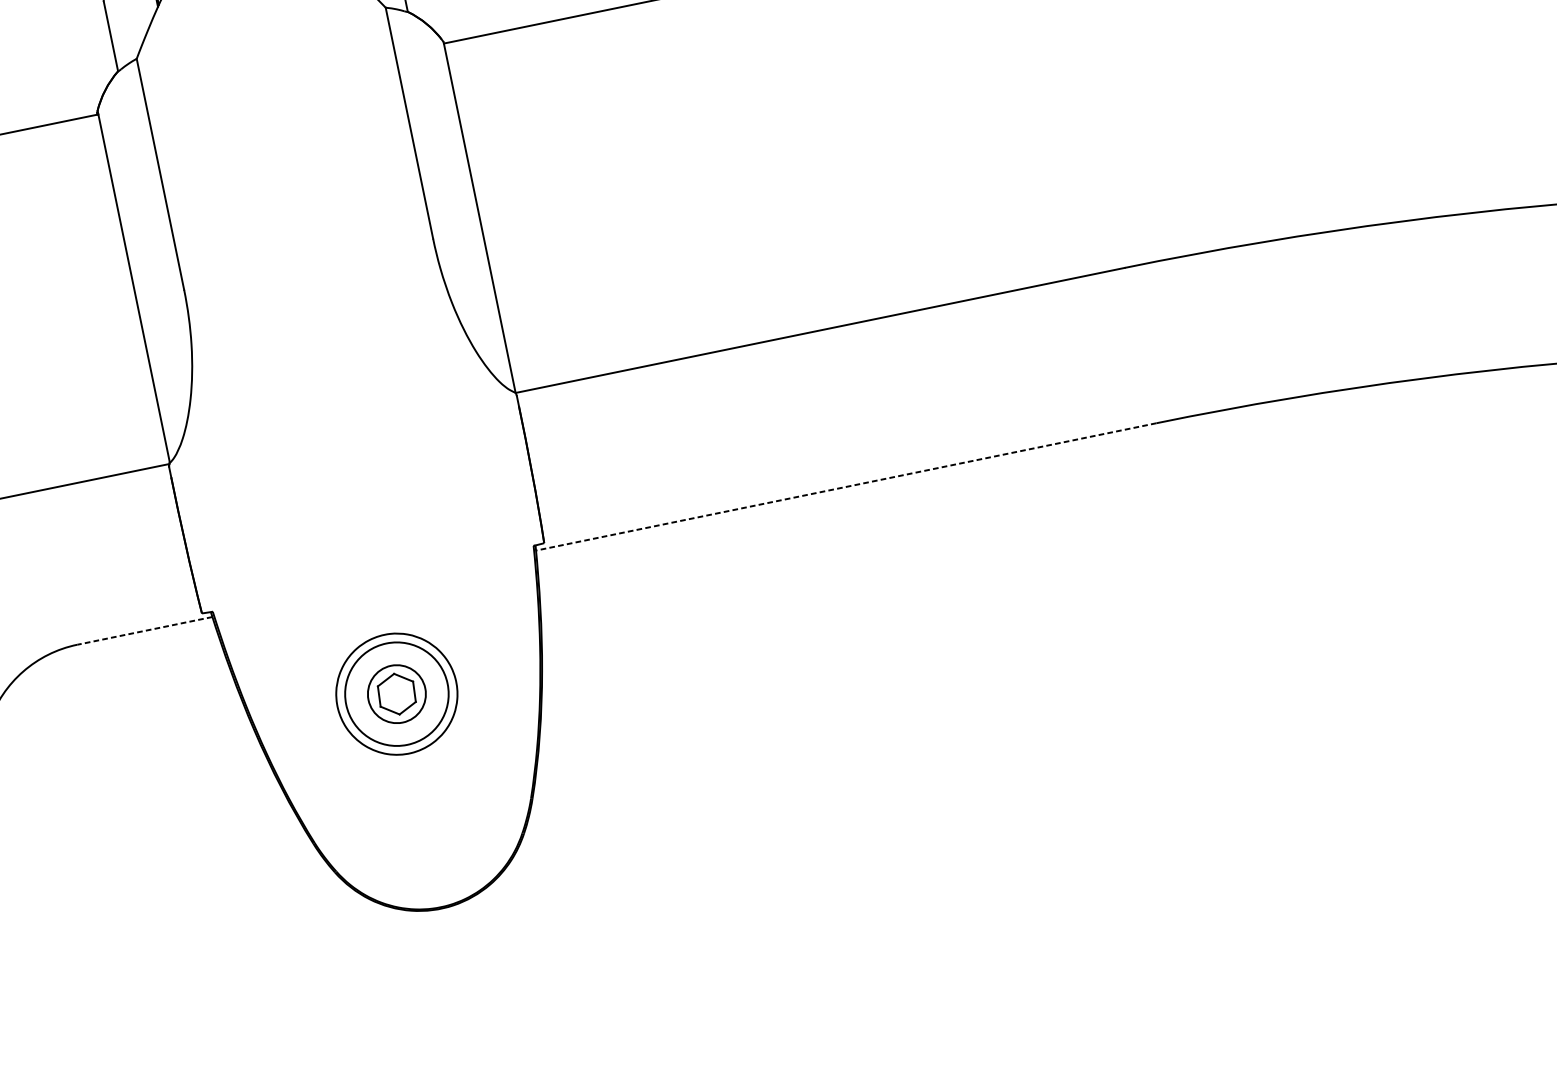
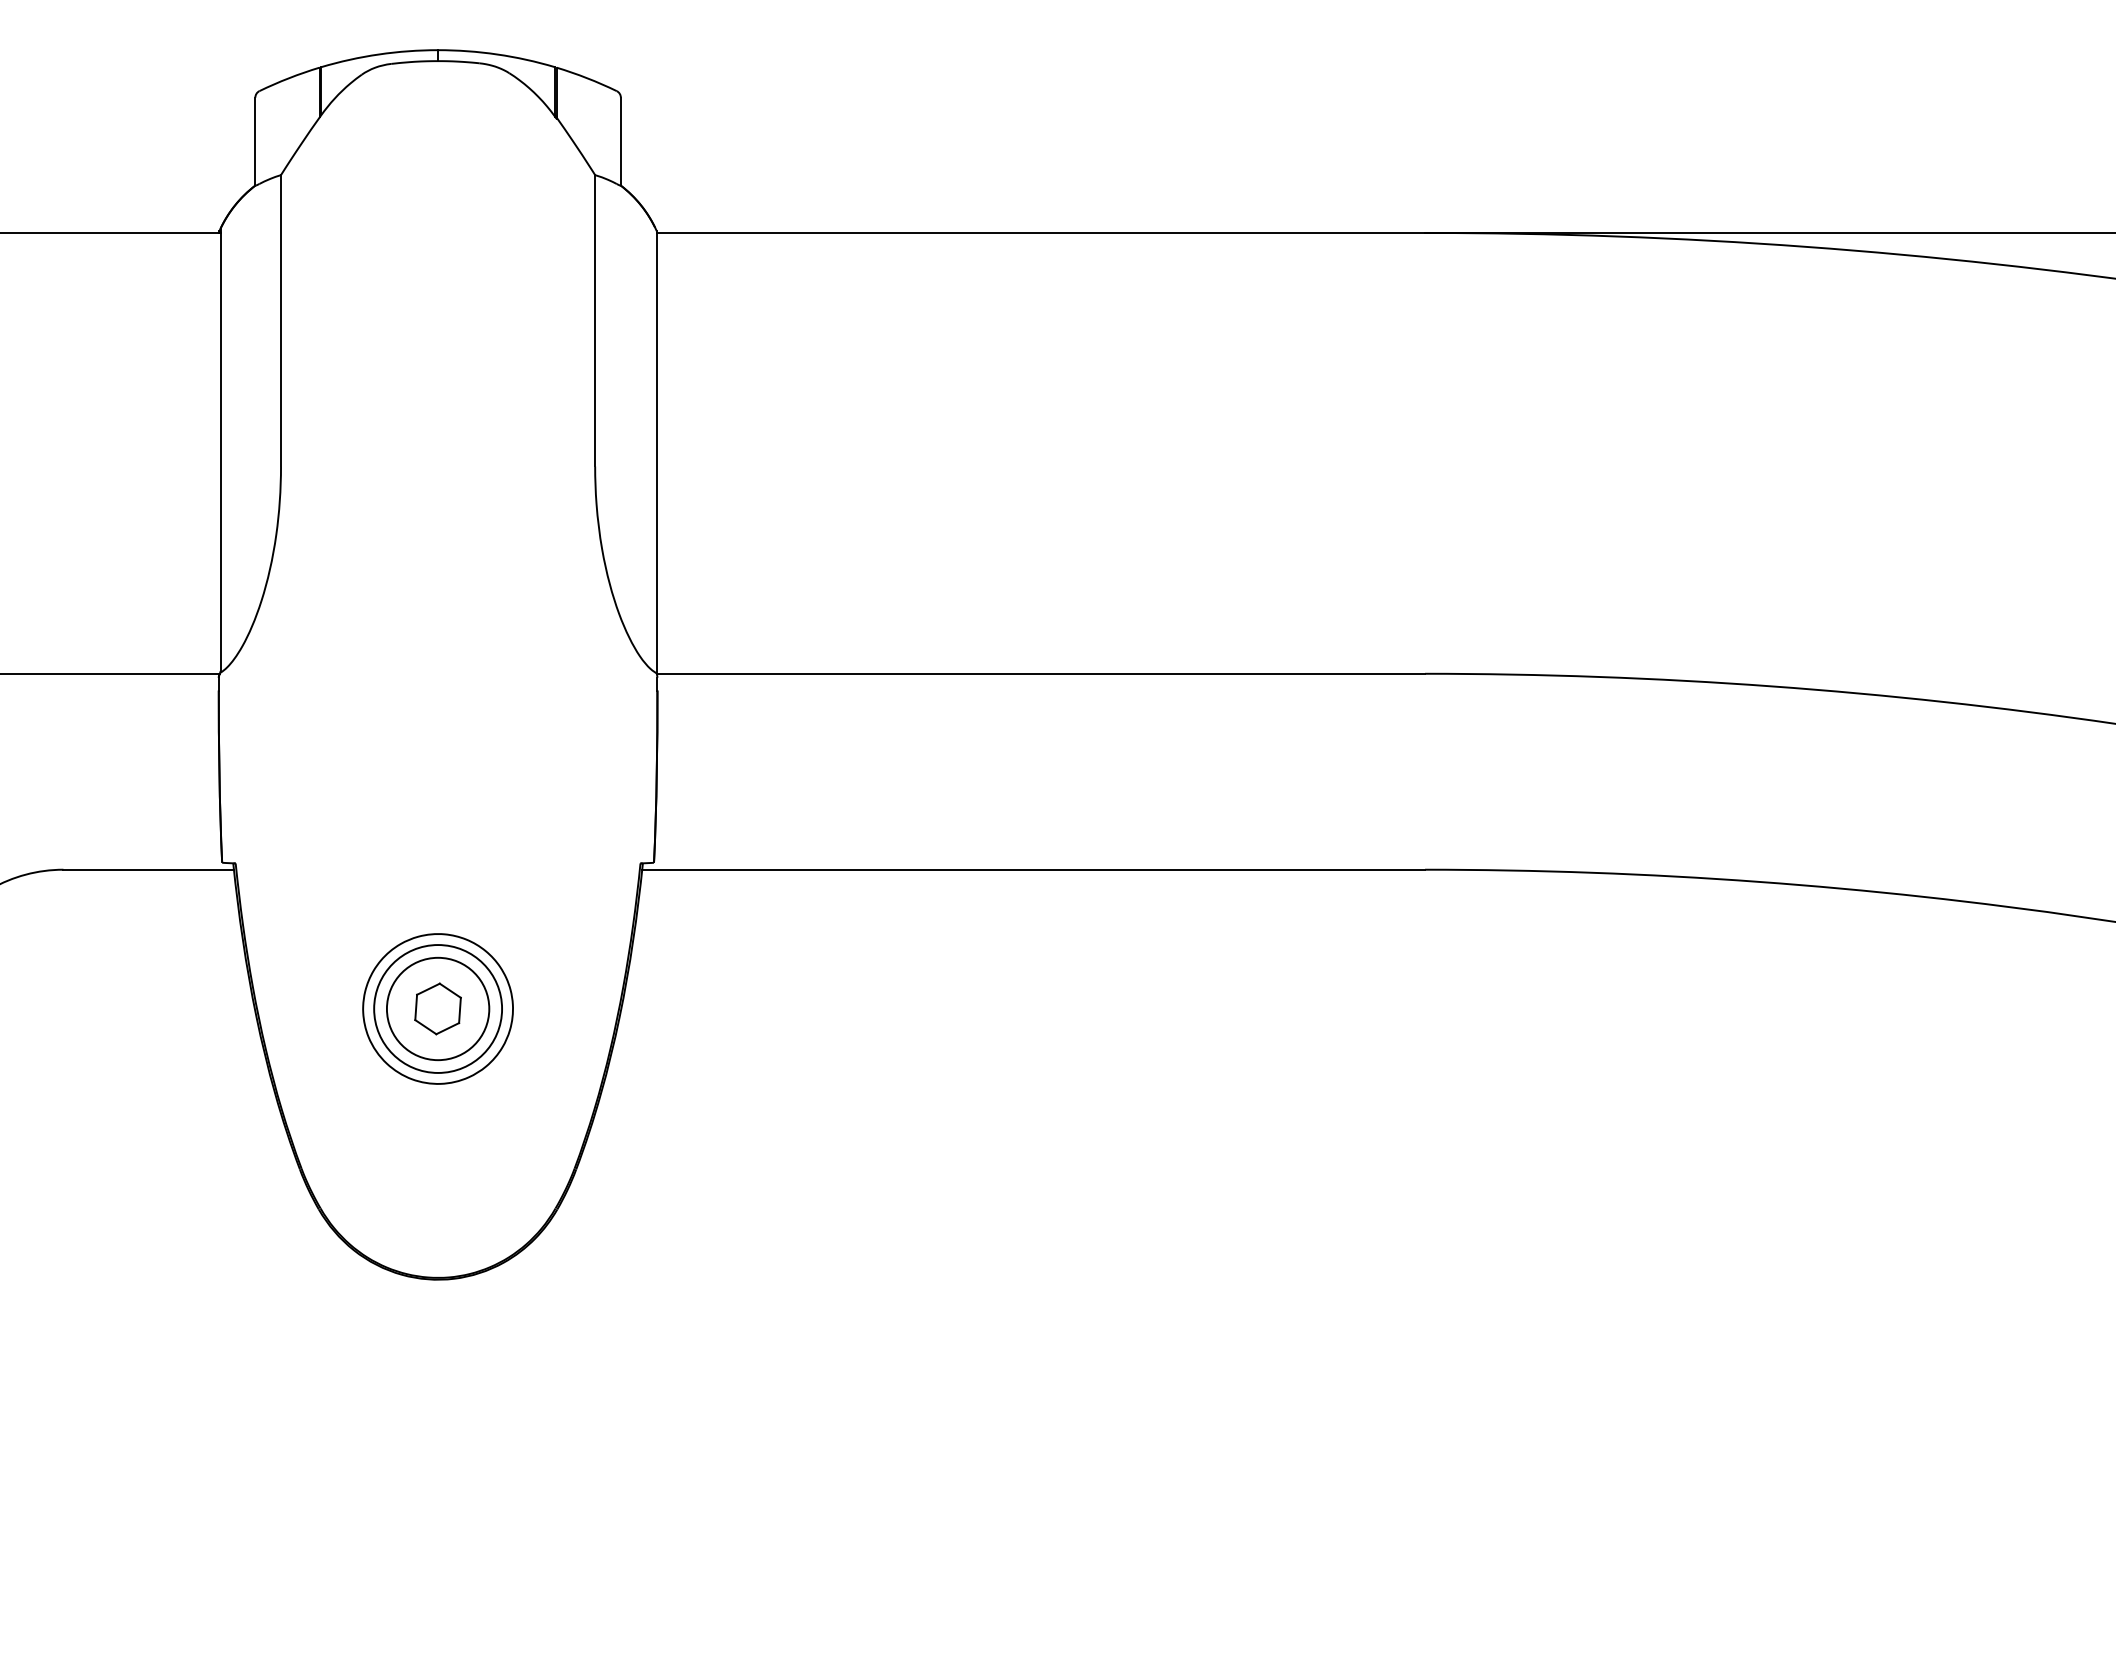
line: (846, 486) -> (1033, 869), dashed -> solid
line: (144, 630) -> (148, 869), dashed -> solid
circle: (396, 693) -> (437, 1008), size x1.43

